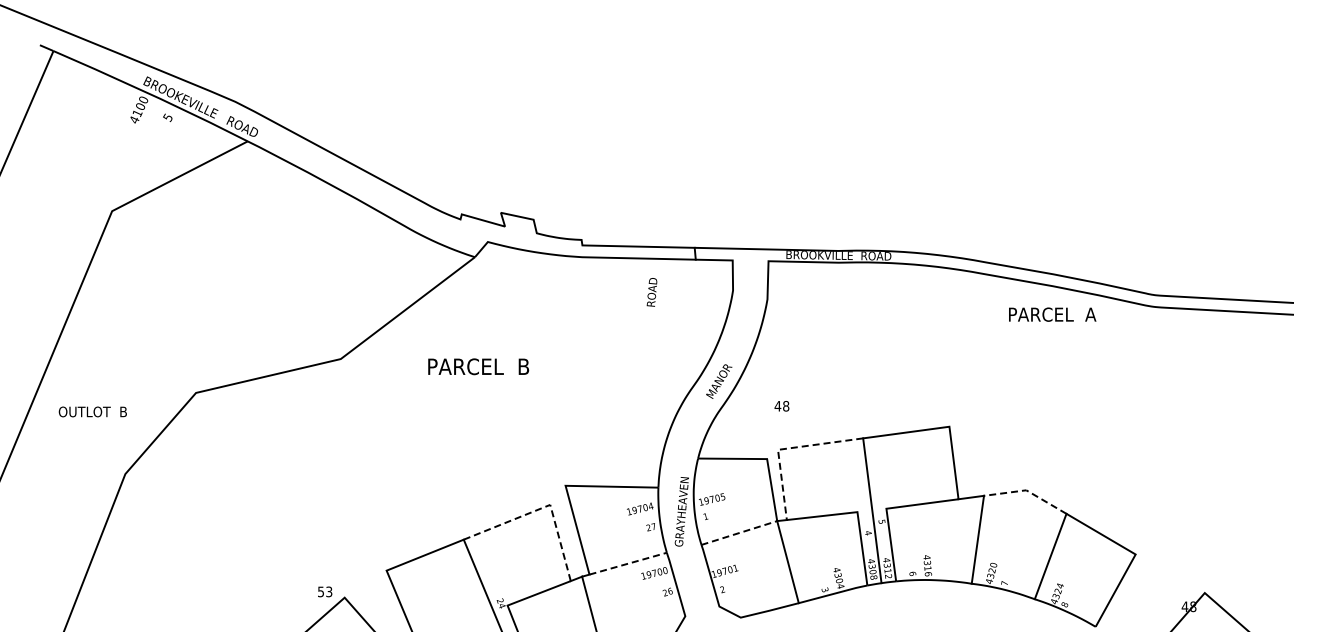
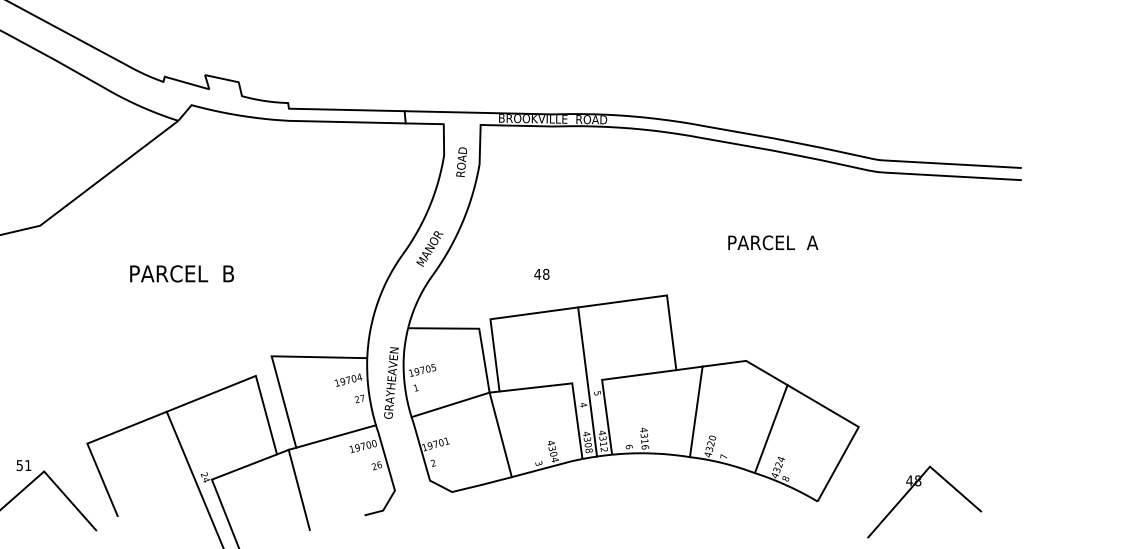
text: (651, 292) -> (461, 162), moved
text: (1052, 314) -> (773, 242), moved
text: (478, 366) -> (181, 273), moved
text: (781, 406) -> (541, 274), moved
line: (784, 448) -> (497, 317), dashed -> solid
line: (1027, 490) -> (747, 361), dashed -> solid
line: (543, 507) -> (248, 378), dashed -> solid
line: (739, 533) -> (450, 405), dashed -> solid
line: (628, 563) -> (336, 436), dashed -> solid
text: (329, 591) -> (28, 465), 53 -> 51

